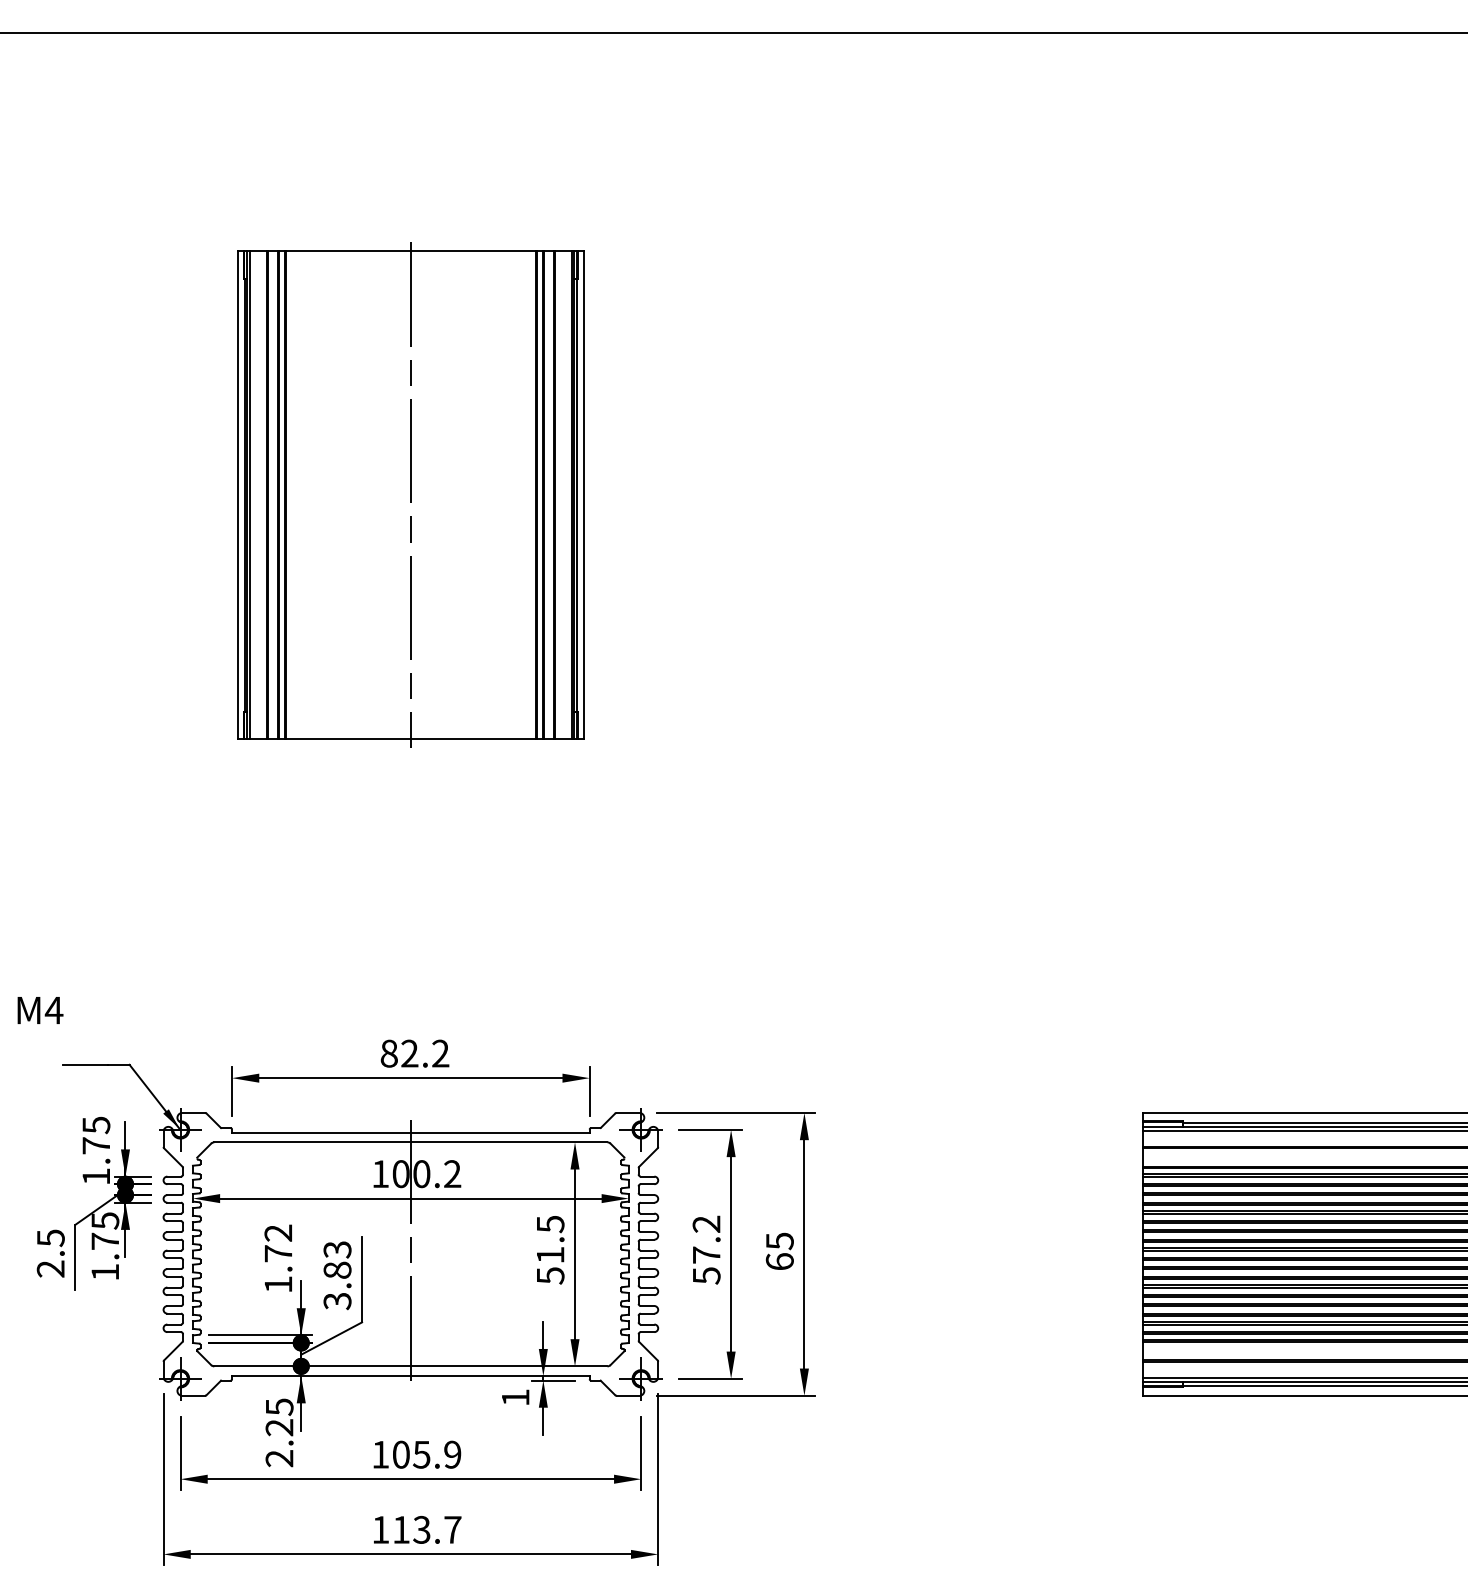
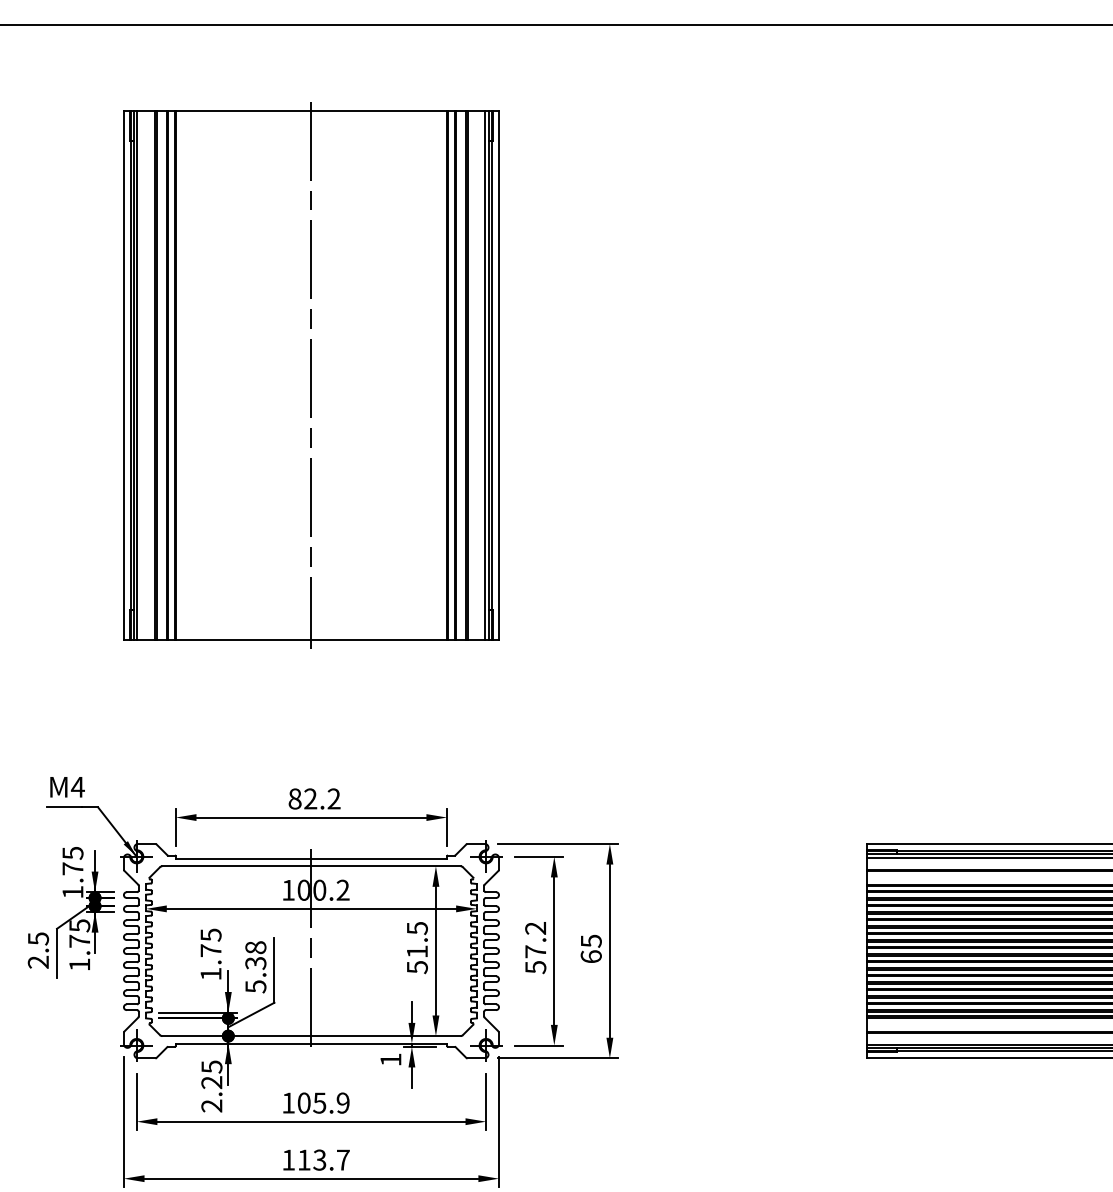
part: (410, 495) -> (311, 375), size x1.43
text: (40, 1010) -> (67, 787), moved
text: (277, 1232) -> (210, 934), 1.72 -> 1.75
text: (337, 1274) -> (255, 966), 3.83 -> 5.38

